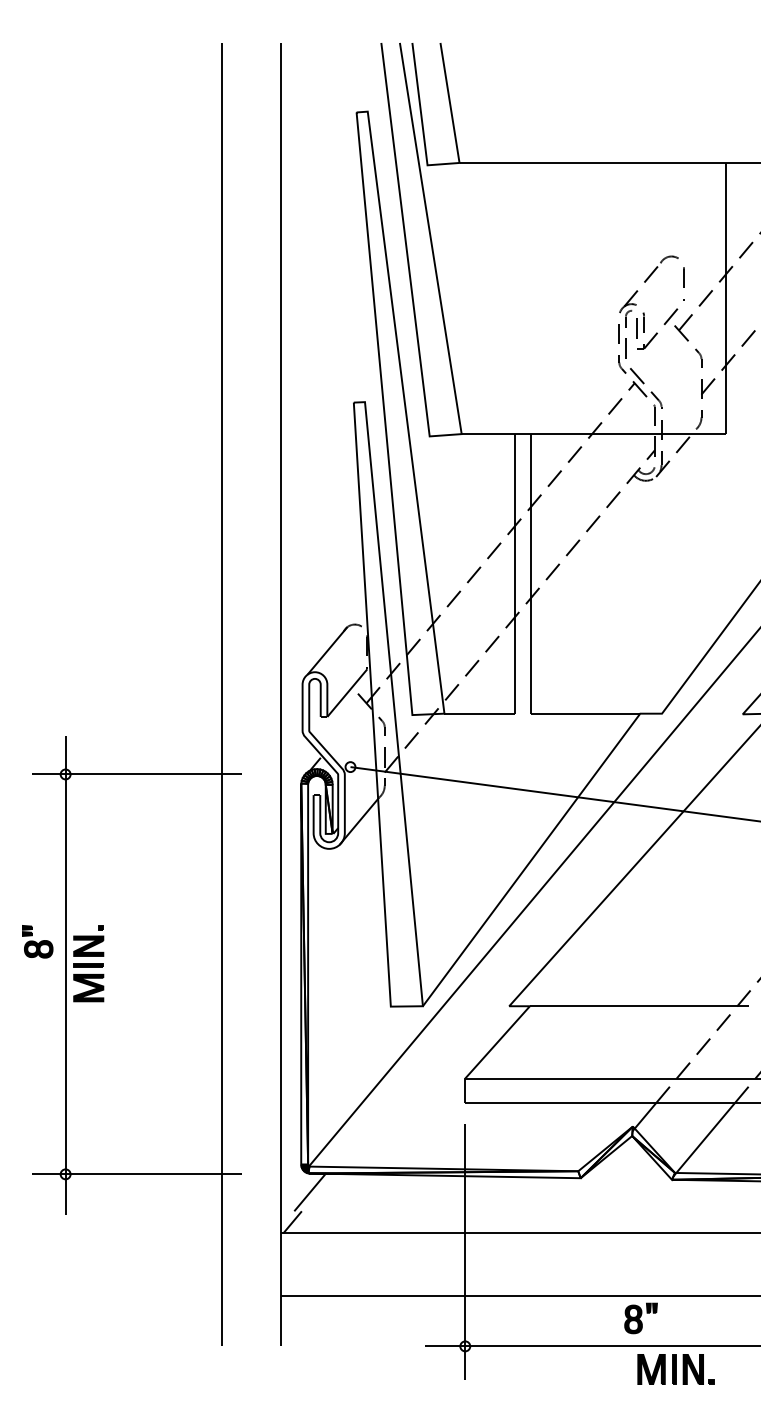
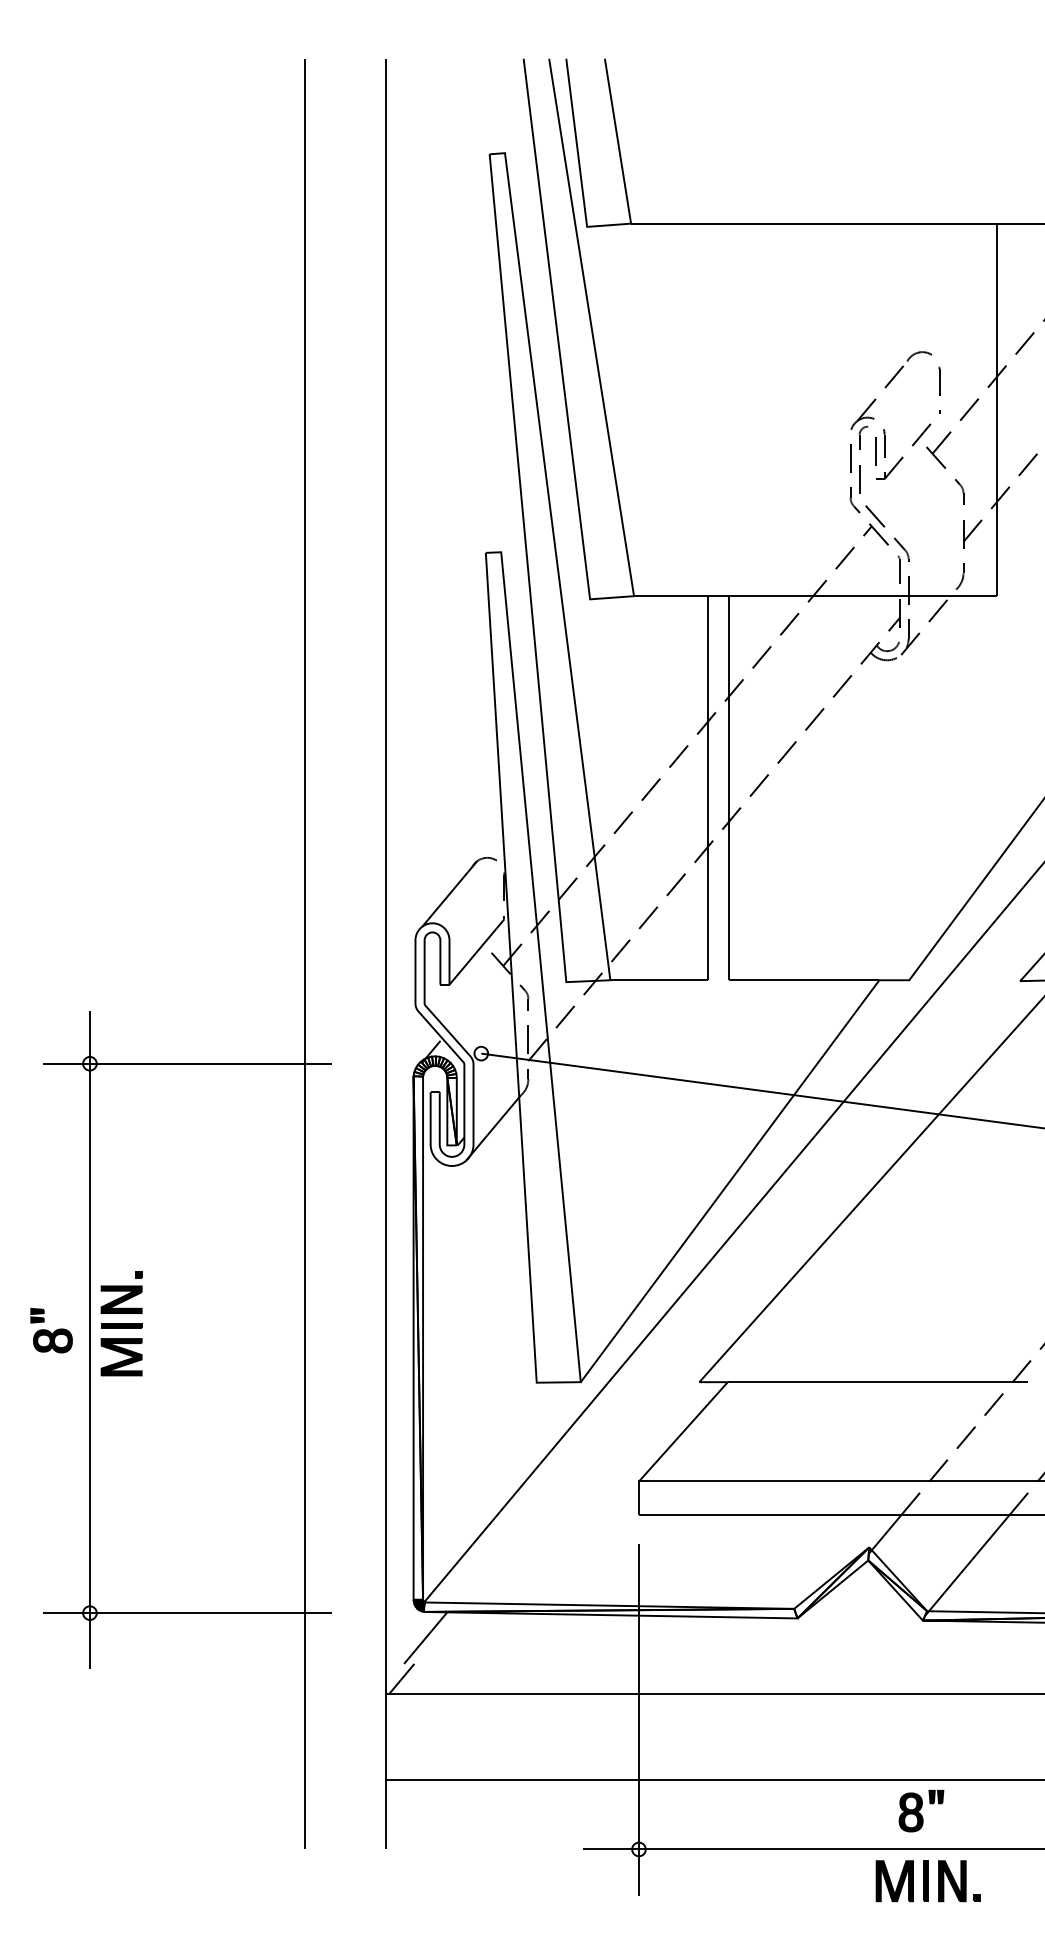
part: (37, 941) -> (51, 1330), moved
part: (641, 1318) -> (921, 1811), moved

